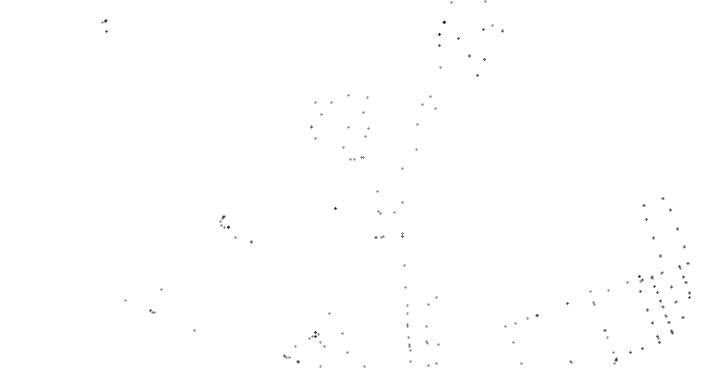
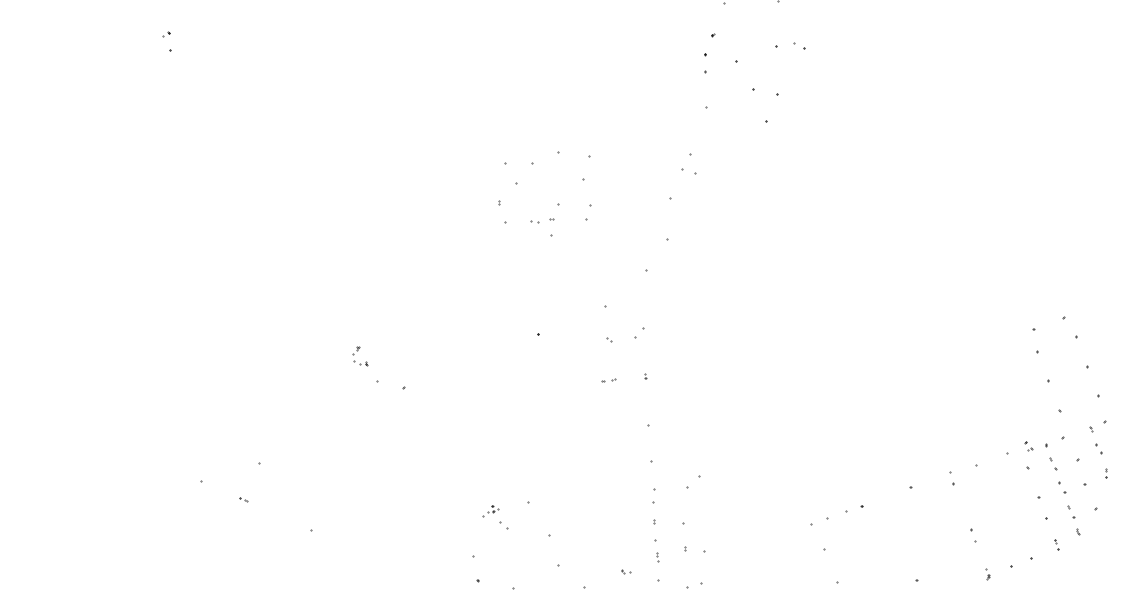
part: (498, 28) -> (800, 45), size x0.62
part: (429, 107) -> (689, 172), size x0.62
part: (356, 158) -> (541, 220), moved
part: (397, 207) -> (638, 333), size x0.62
part: (593, 297) -> (952, 477), size x0.62
part: (316, 339) -> (495, 517), moved
part: (286, 356) -> (625, 572), moved
part: (615, 357) -> (988, 573), size x0.62

